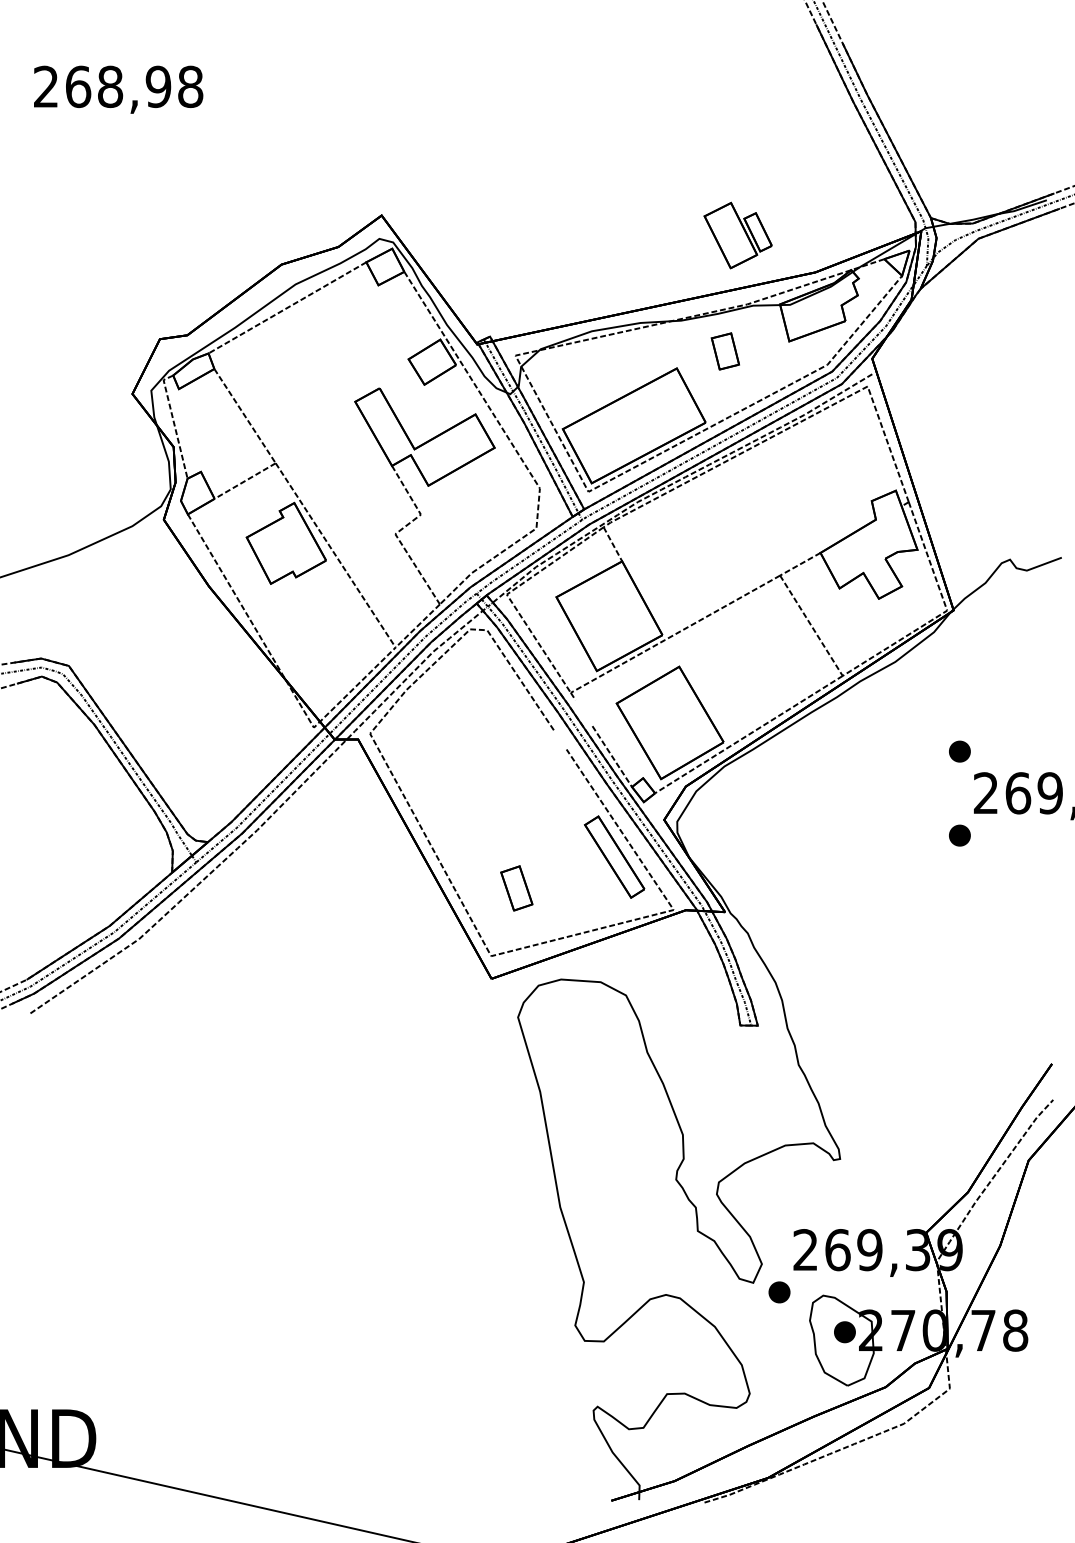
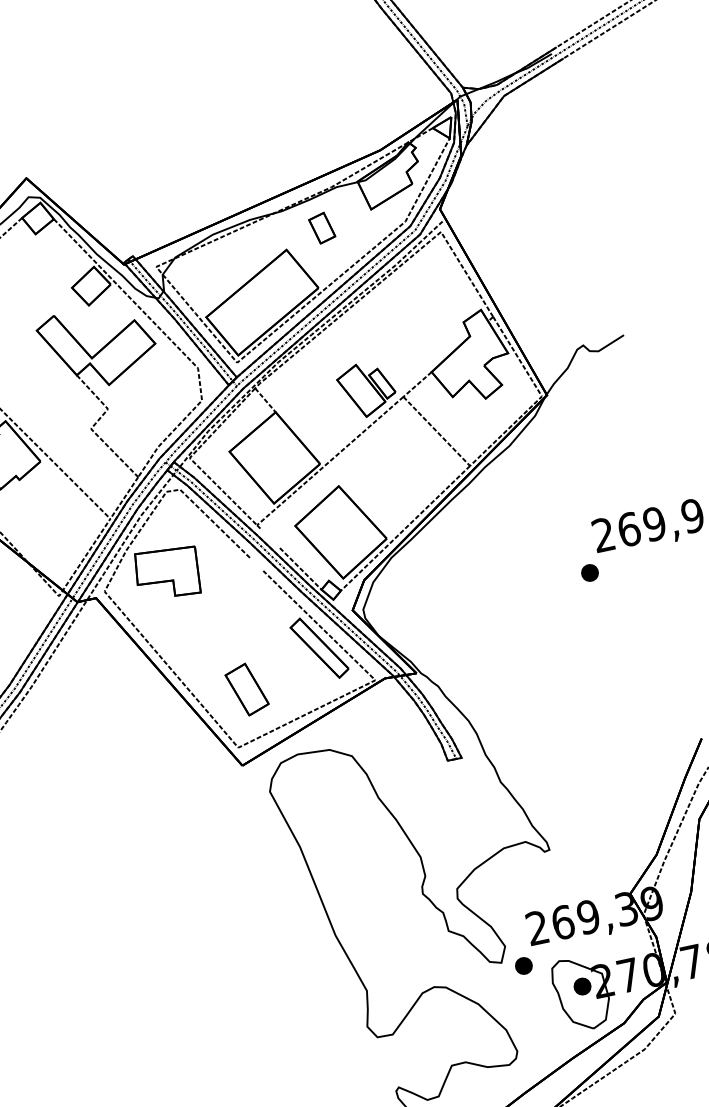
part: (737, 235) -> (366, 389), moved
part: (450, 727) -> (167, 573), added
part: (959, 751) -> (575, 506), removed
part: (516, 888) -> (246, 689), size x1.43

